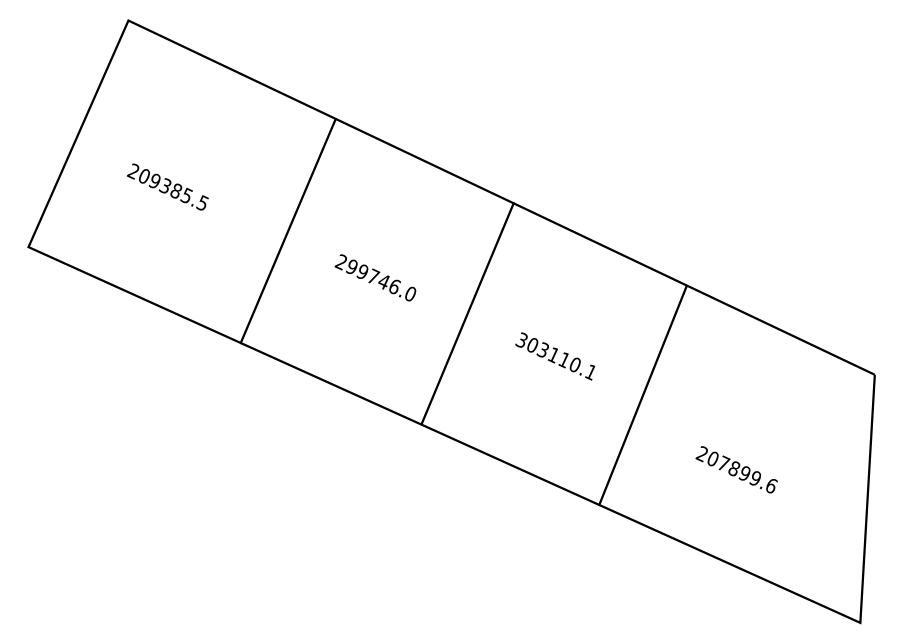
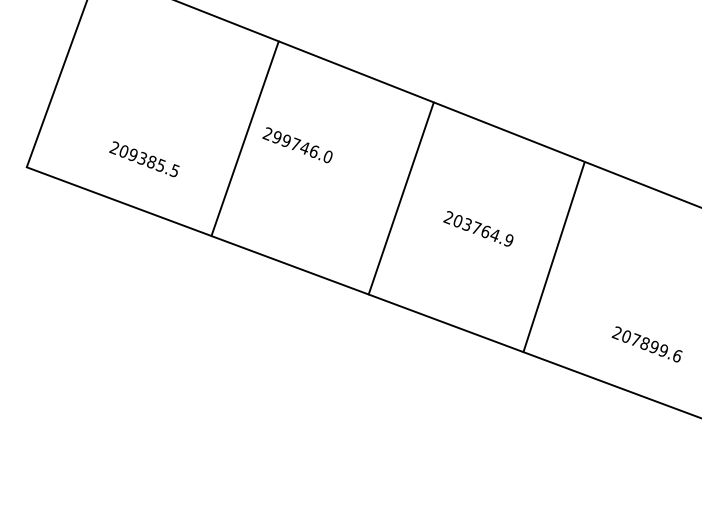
text: (167, 186) -> (144, 158), moved
text: (375, 277) -> (297, 144), moved
text: (555, 356) -> (477, 229), 303110.1 -> 203764.9
text: (736, 469) -> (646, 344), moved

